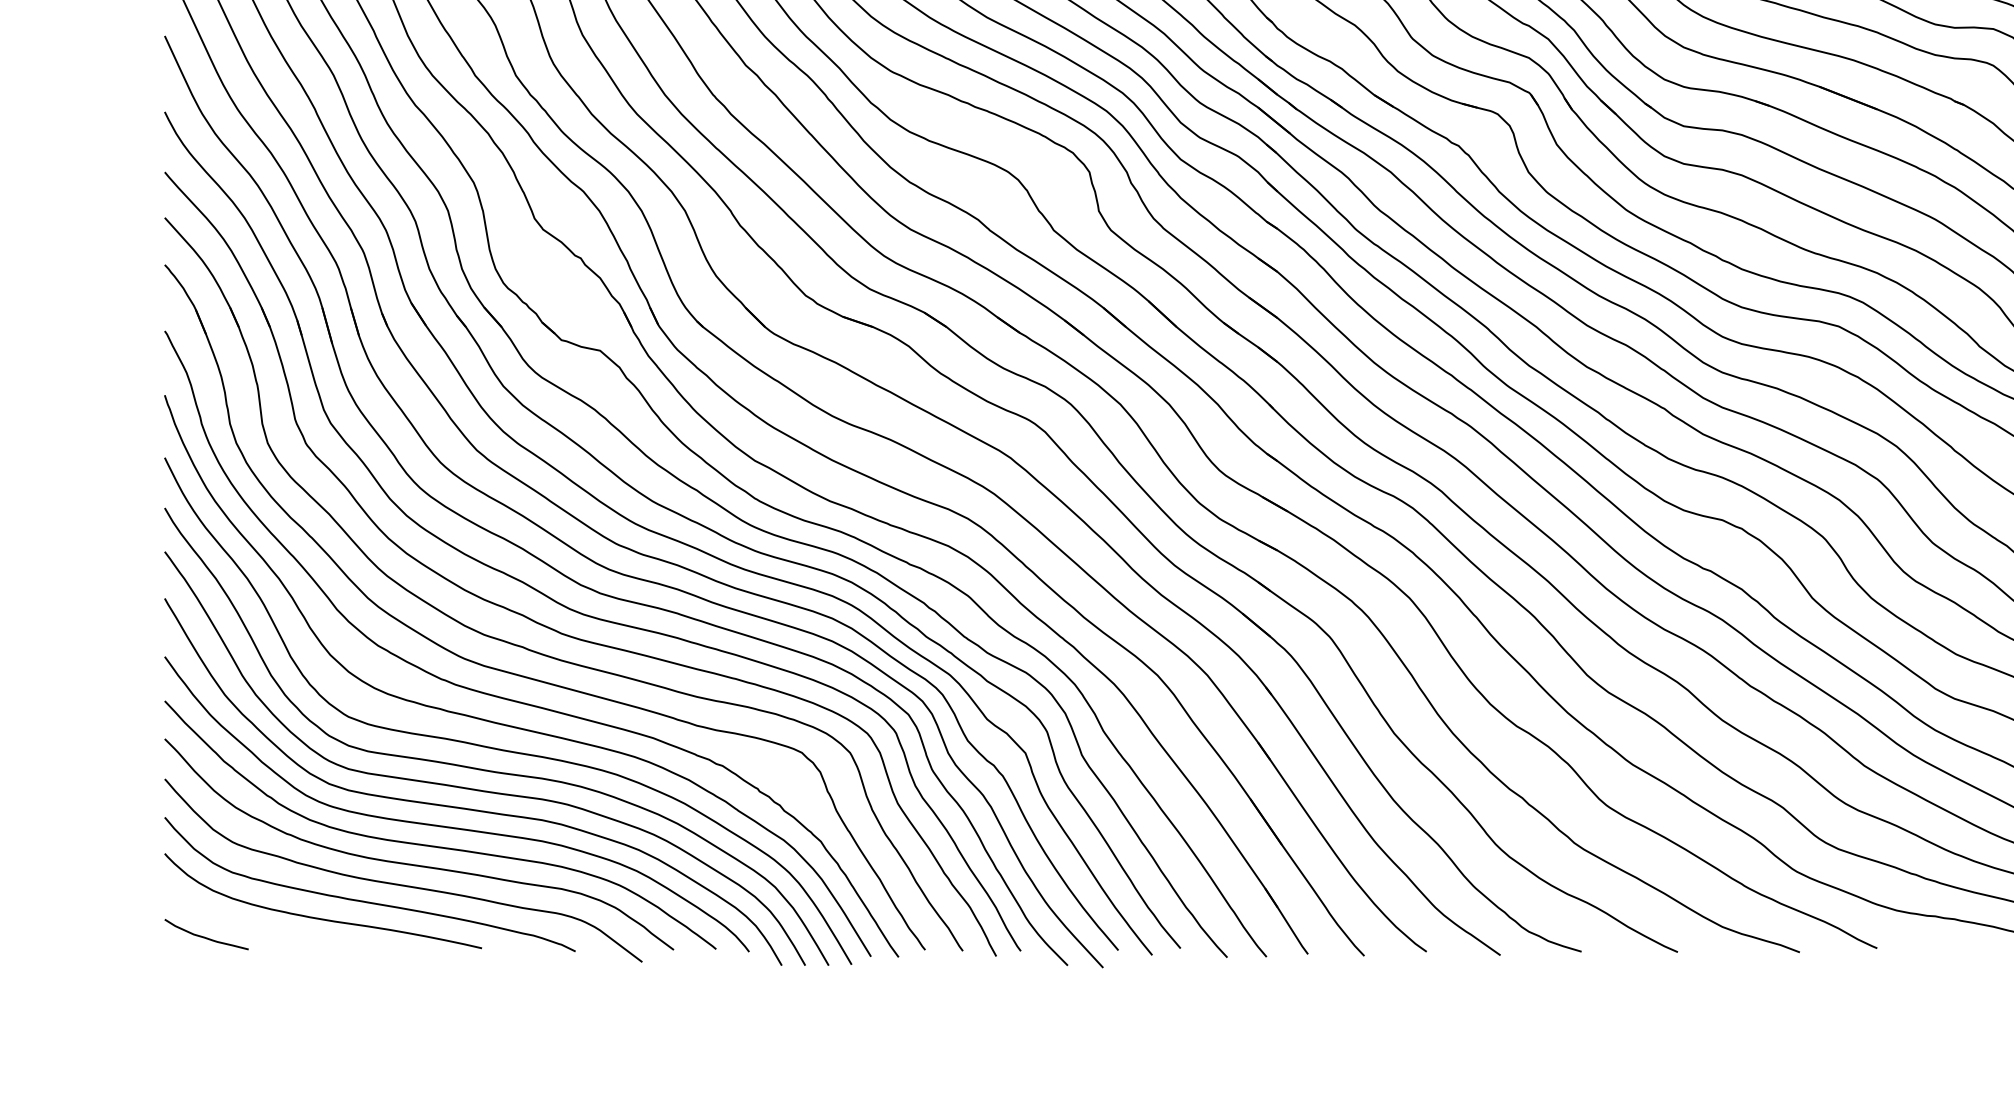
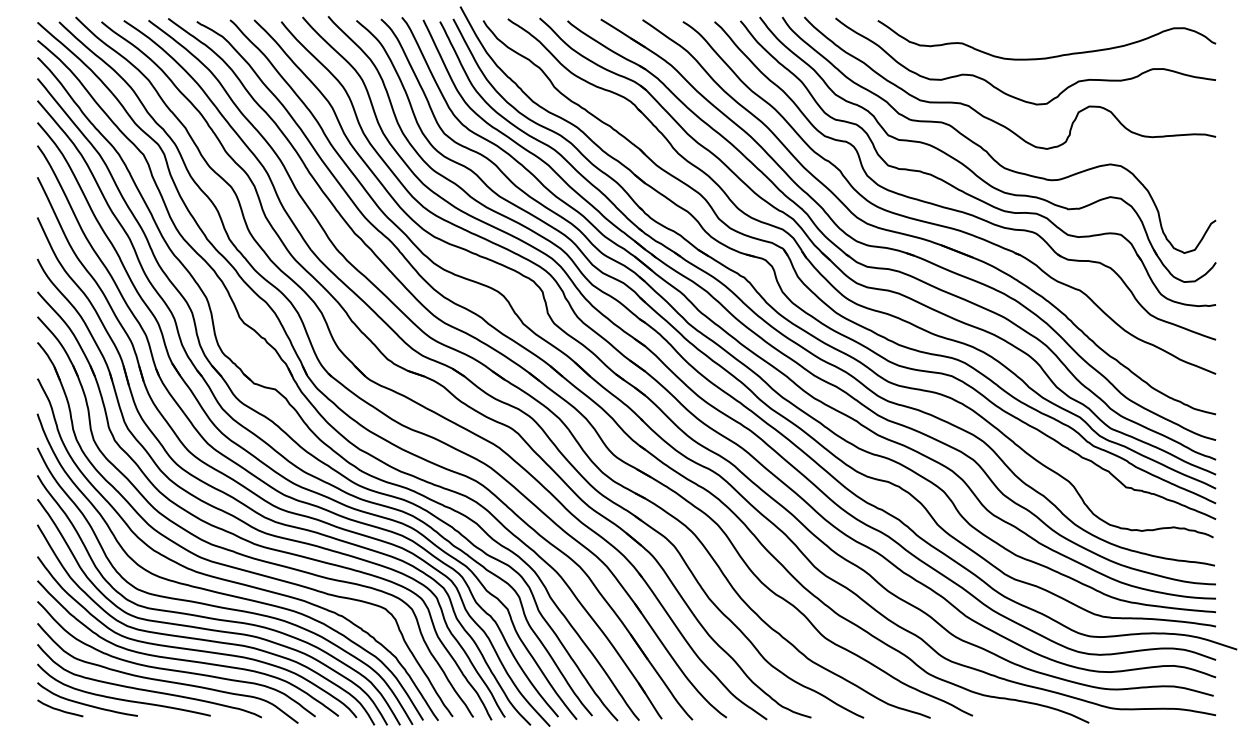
curve: (252, 925) -> (85, 703), added

